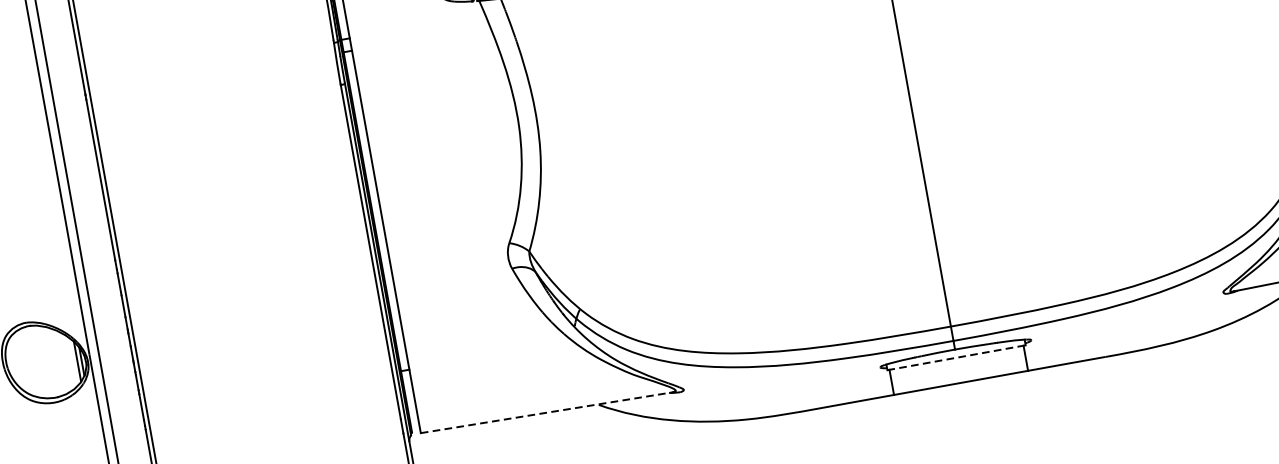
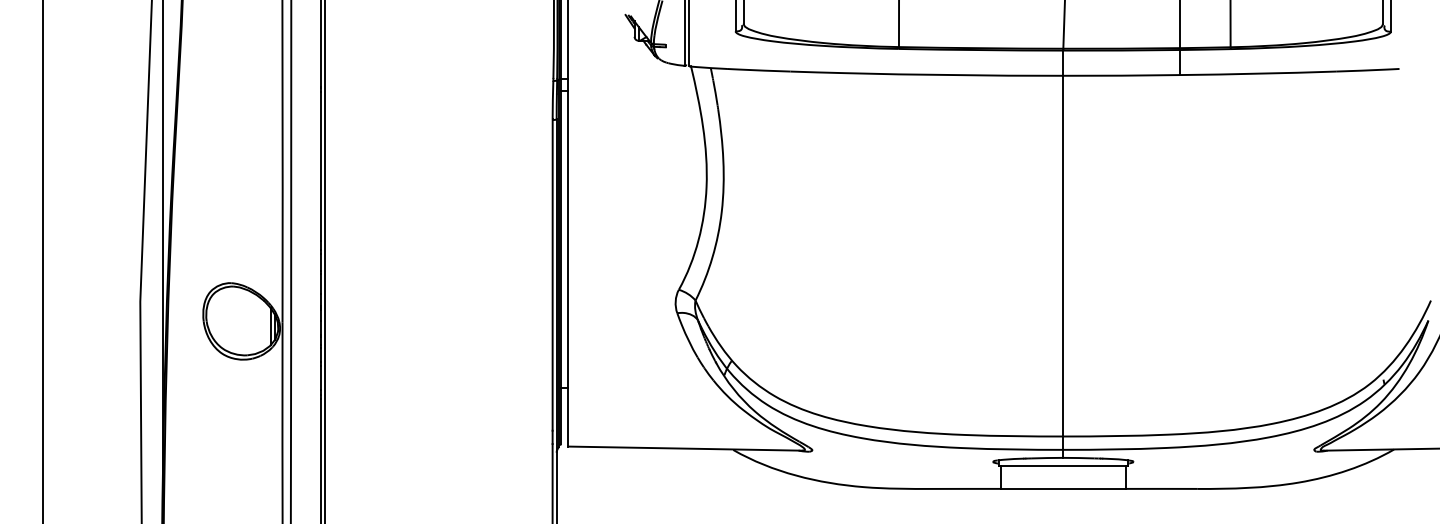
line: (956, 357) -> (1063, 465), dashed -> solid
line: (547, 412) -> (685, 448), dashed -> solid

